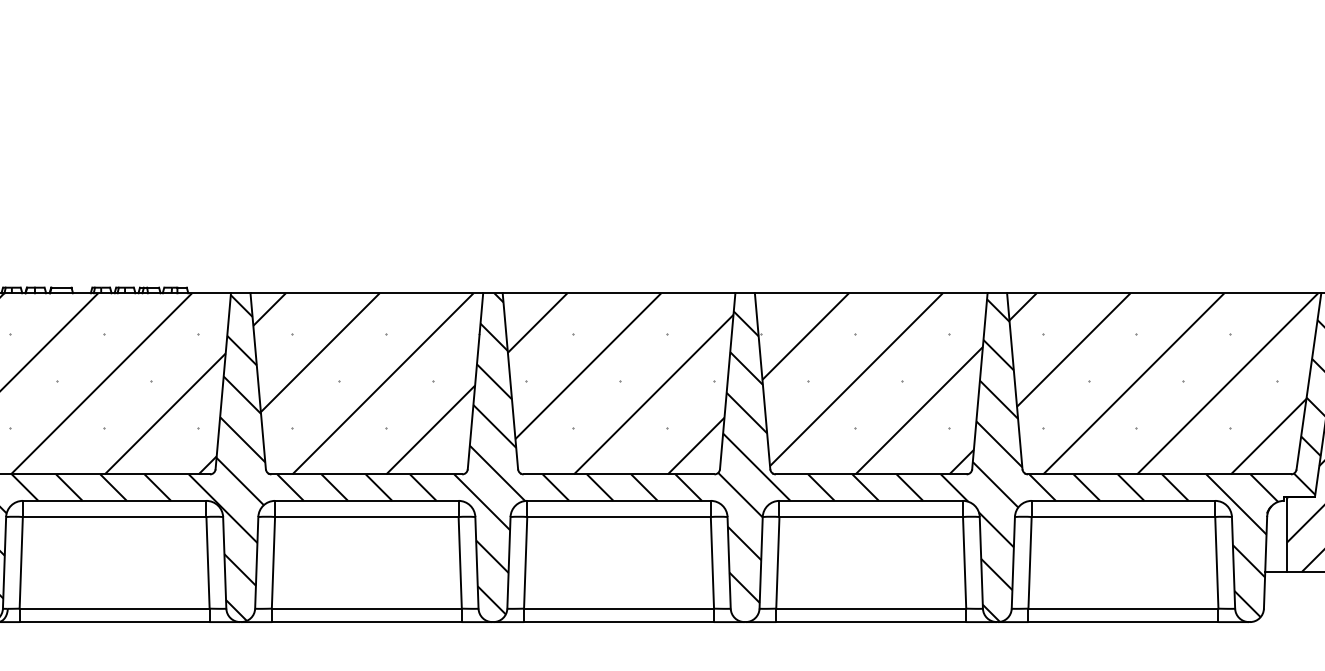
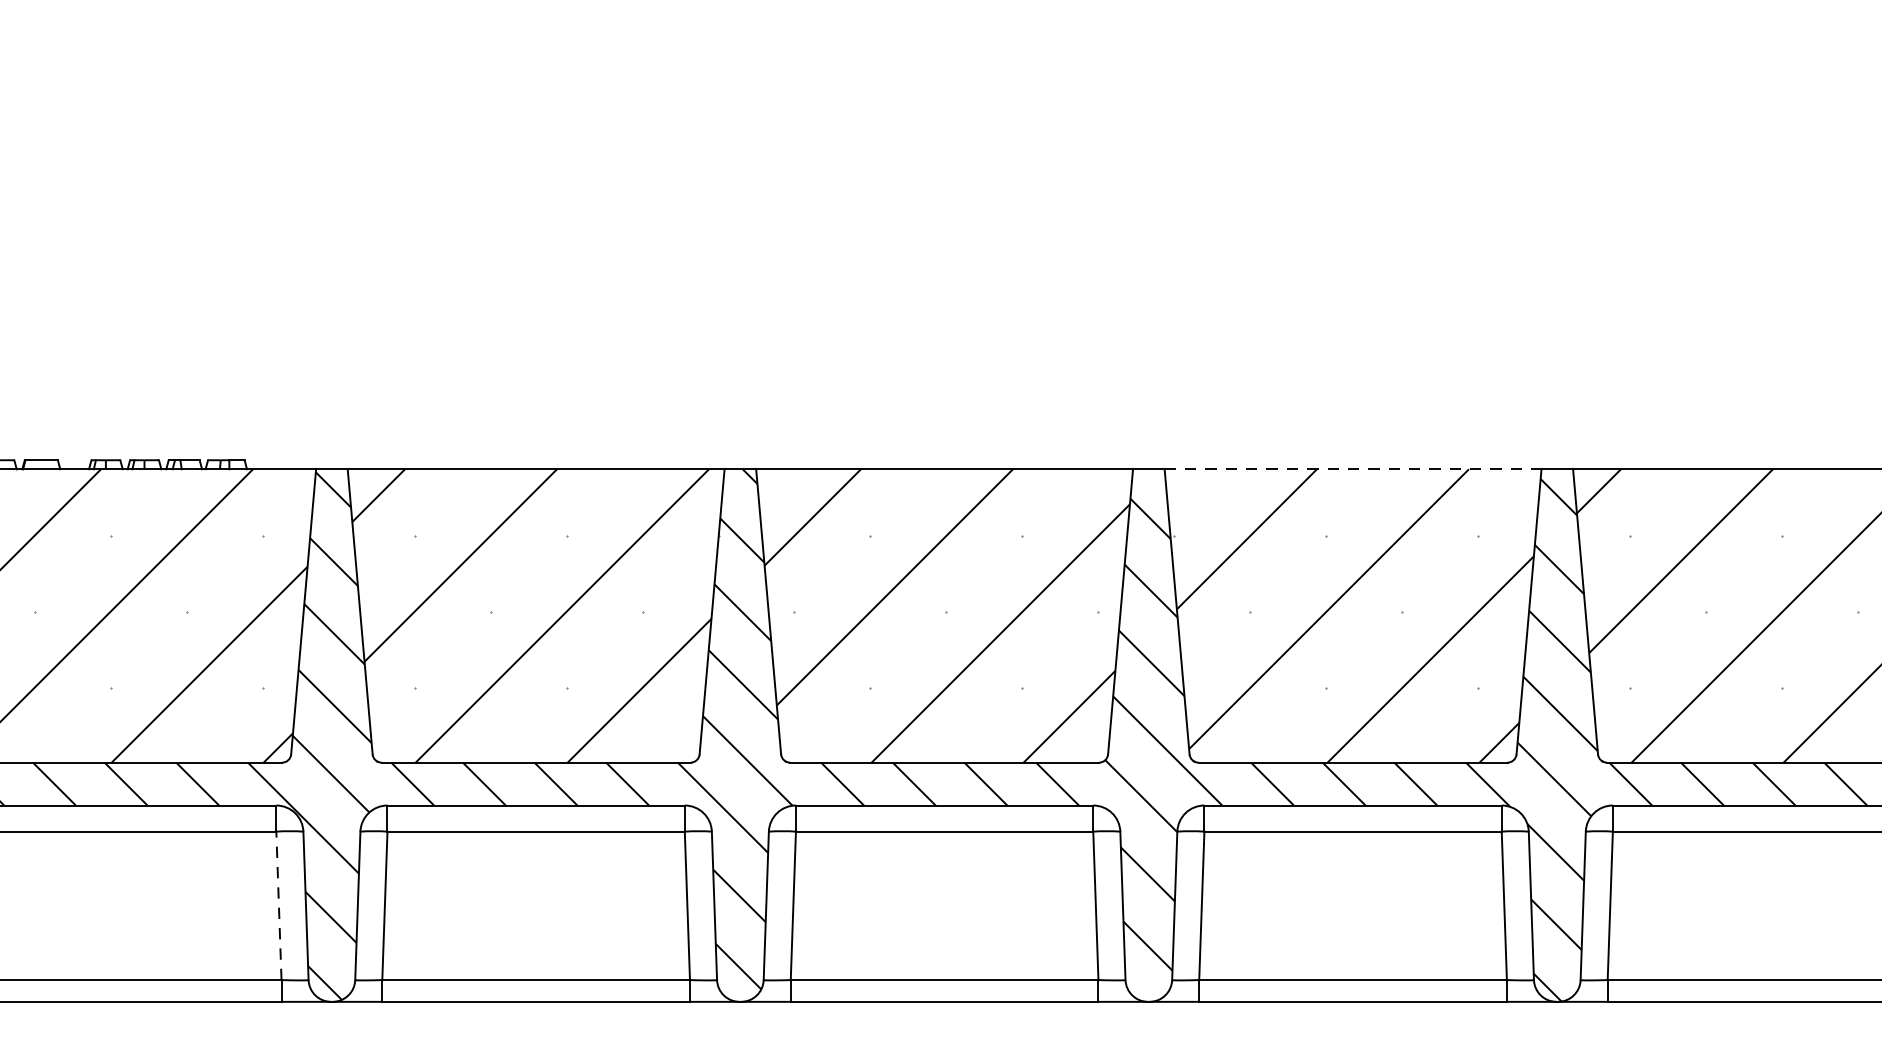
line: (871, 293) -> (1353, 469), solid -> dashed
line: (208, 562) -> (279, 905), solid -> dashed

